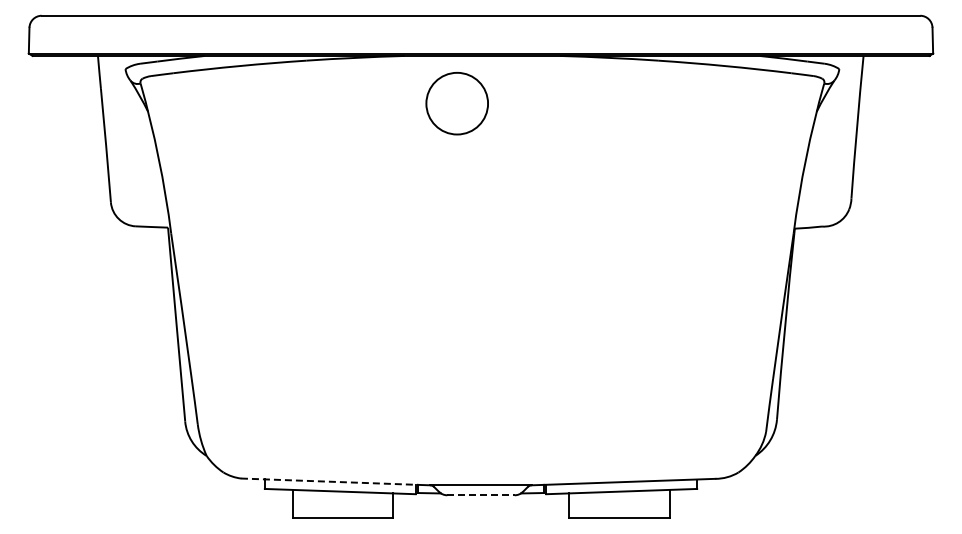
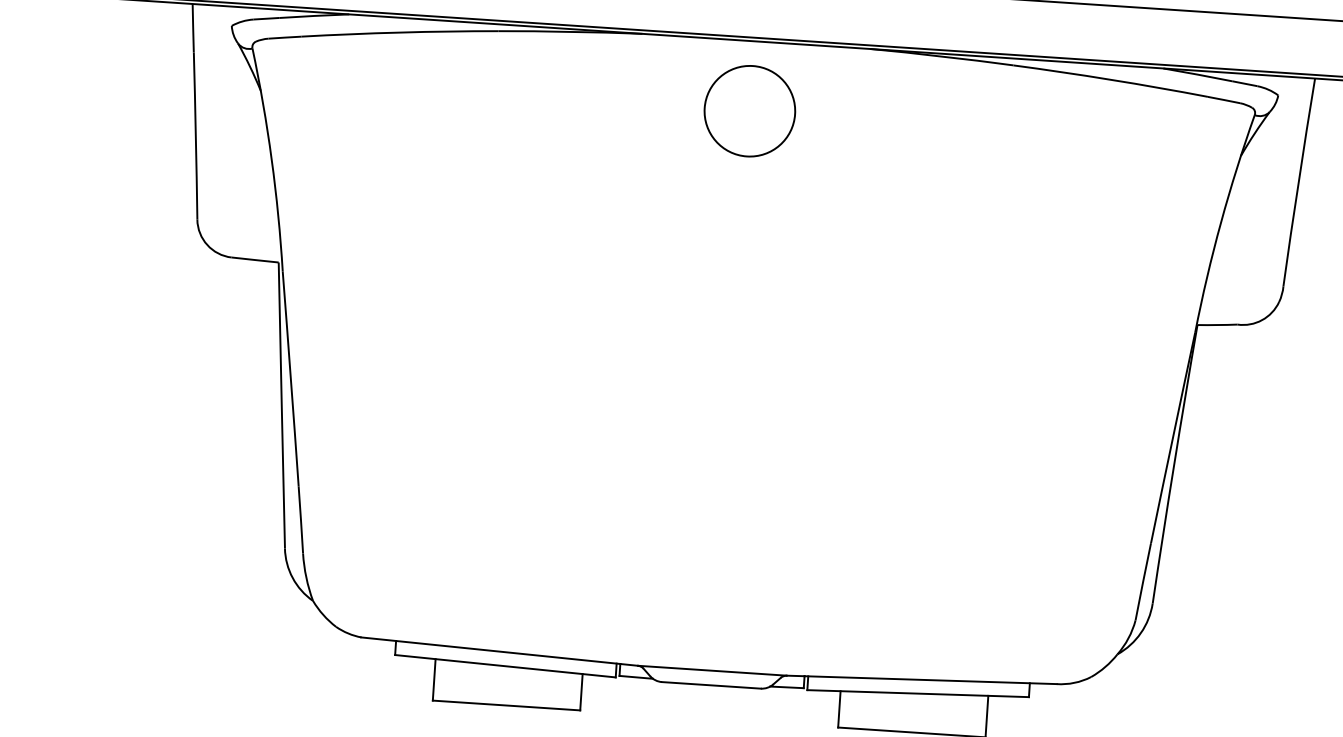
circle: (456, 103) -> (748, 110), moved
line: (329, 481) -> (490, 650), dashed -> solid
line: (481, 495) -> (712, 685), dashed -> solid

